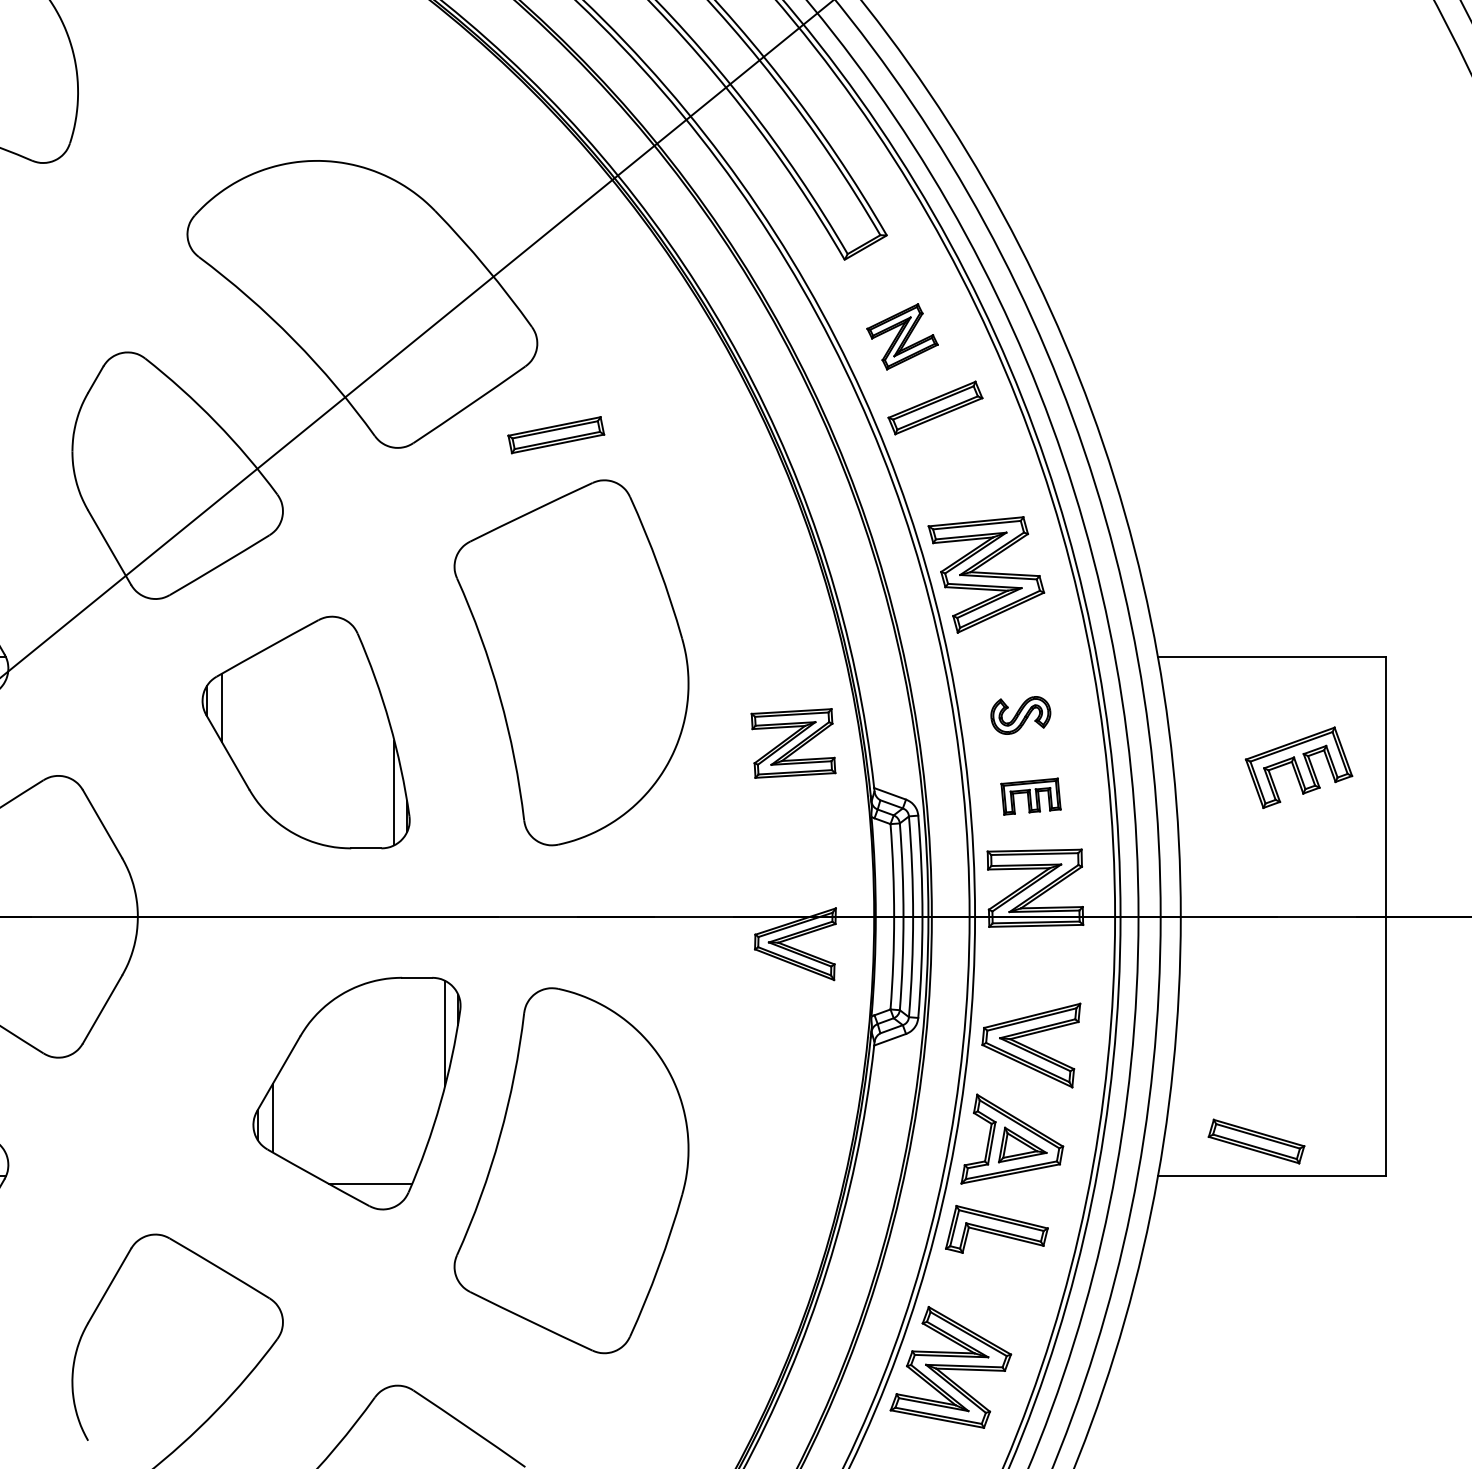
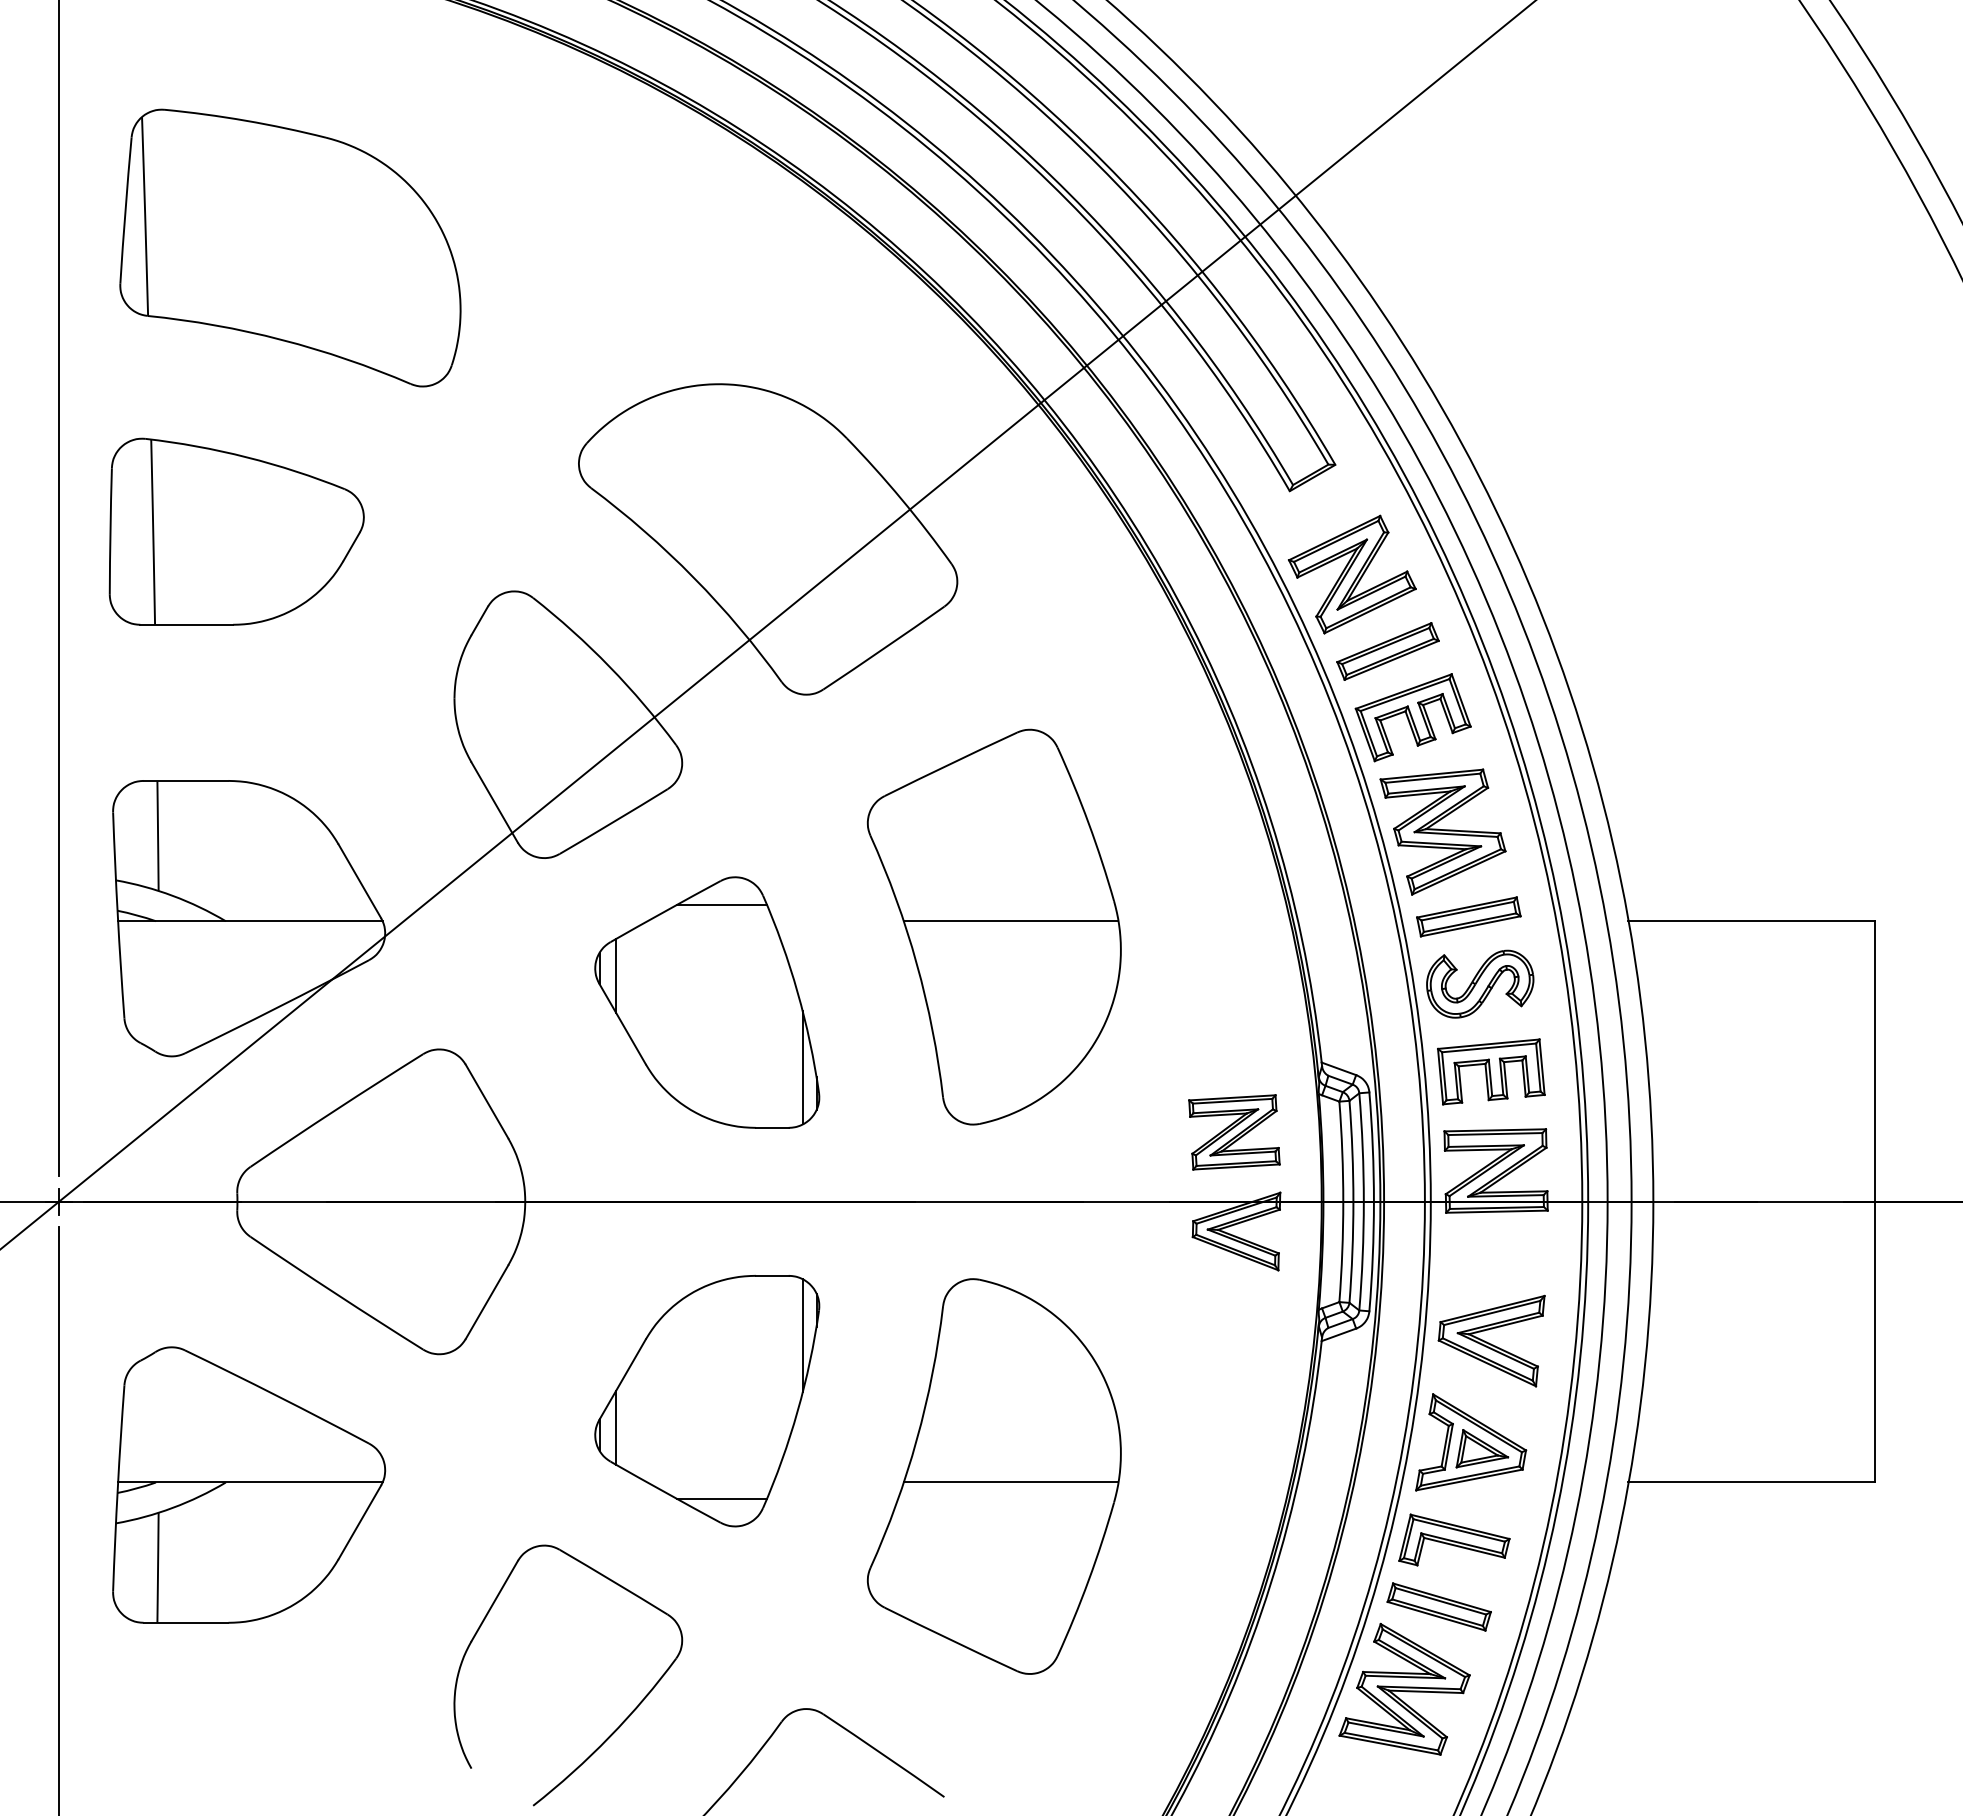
part: (902, 336) -> (1352, 574), size x1.67
part: (555, 434) -> (1468, 916), moved
line: (319, 641) -> (721, 904), added
line: (586, 657) -> (1010, 921), added
part: (1020, 714) -> (1480, 983), size x1.67
part: (793, 743) -> (1234, 1132), moved
part: (1298, 767) -> (1412, 717), moved
part: (1031, 796) -> (1491, 1071), size x1.67
part: (357, 1093) -> (707, 1401), moved
part: (1255, 1141) -> (1438, 1606), moved
line: (586, 1176) -> (1010, 1482), added

